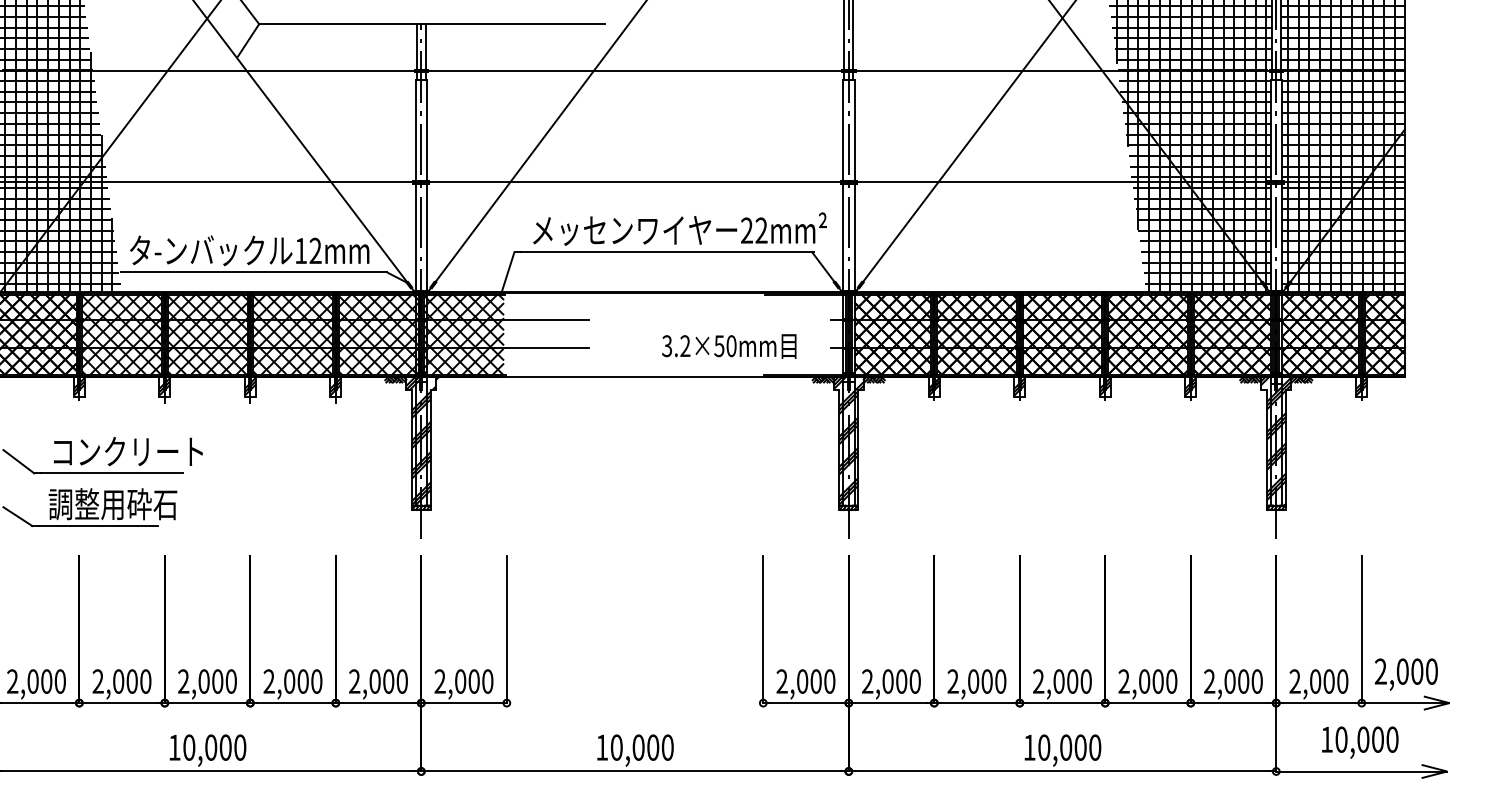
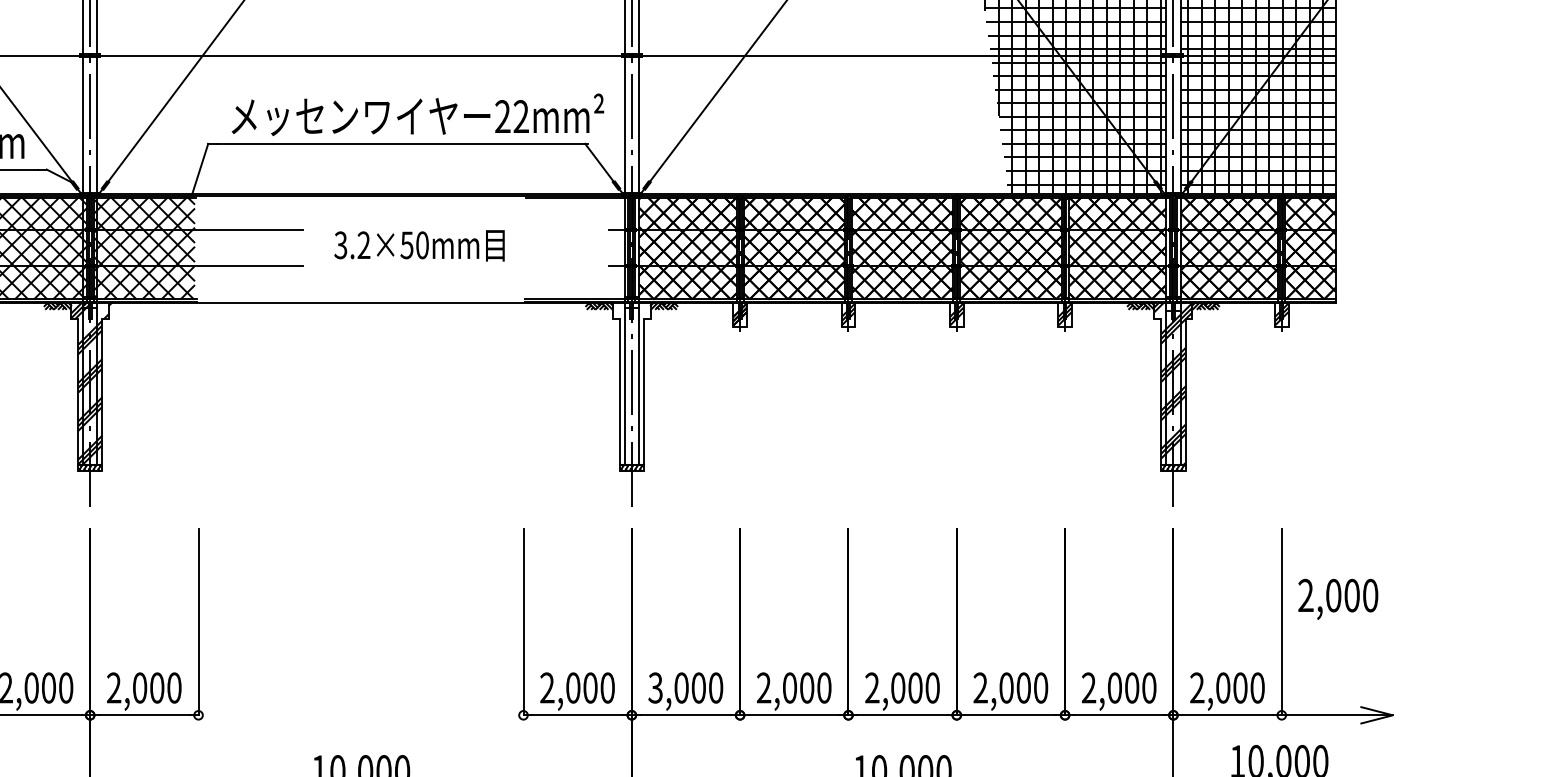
text: (729, 346) -> (419, 245), moved
hatch: (848, 440) -> (631, 382), removed
text: (1405, 674) -> (1337, 599), moved
text: (867, 681) -> (655, 687), 2,000 -> 3,000

